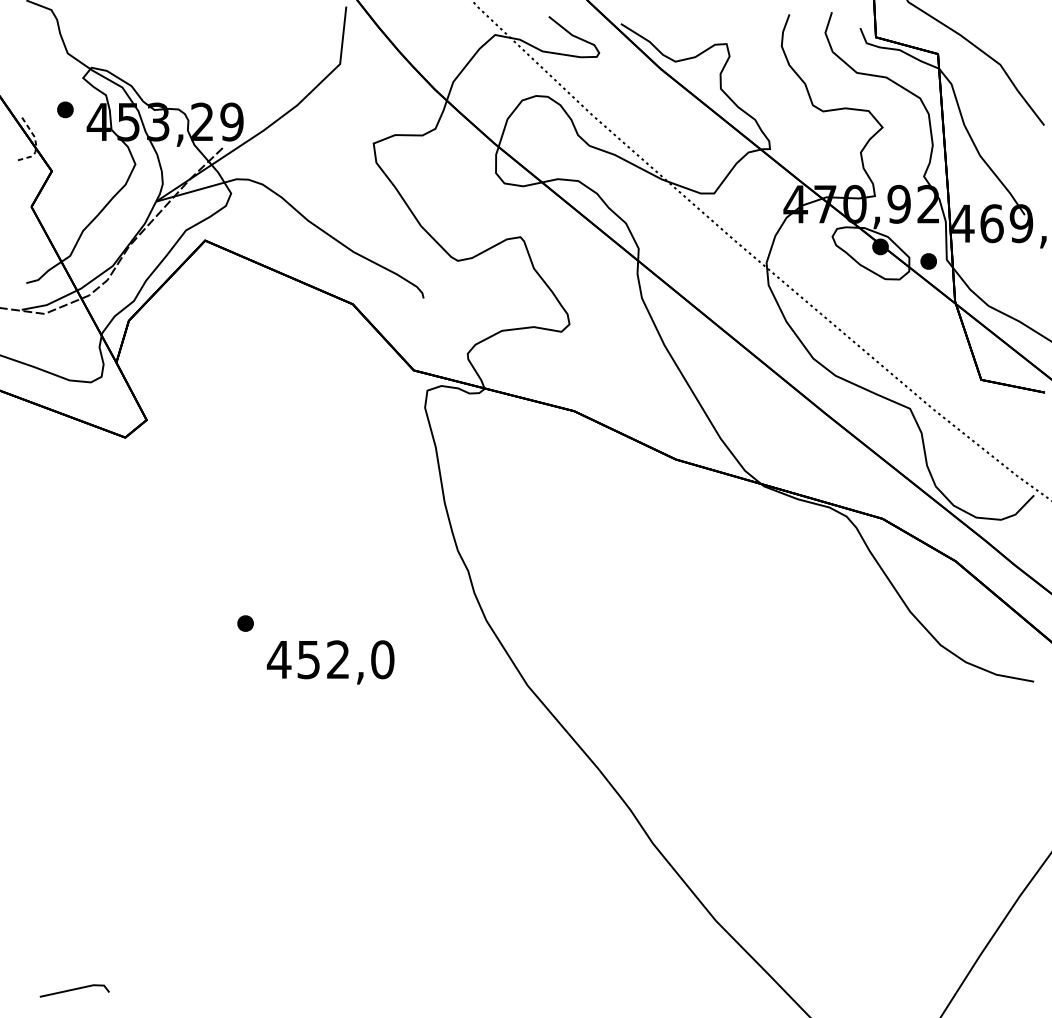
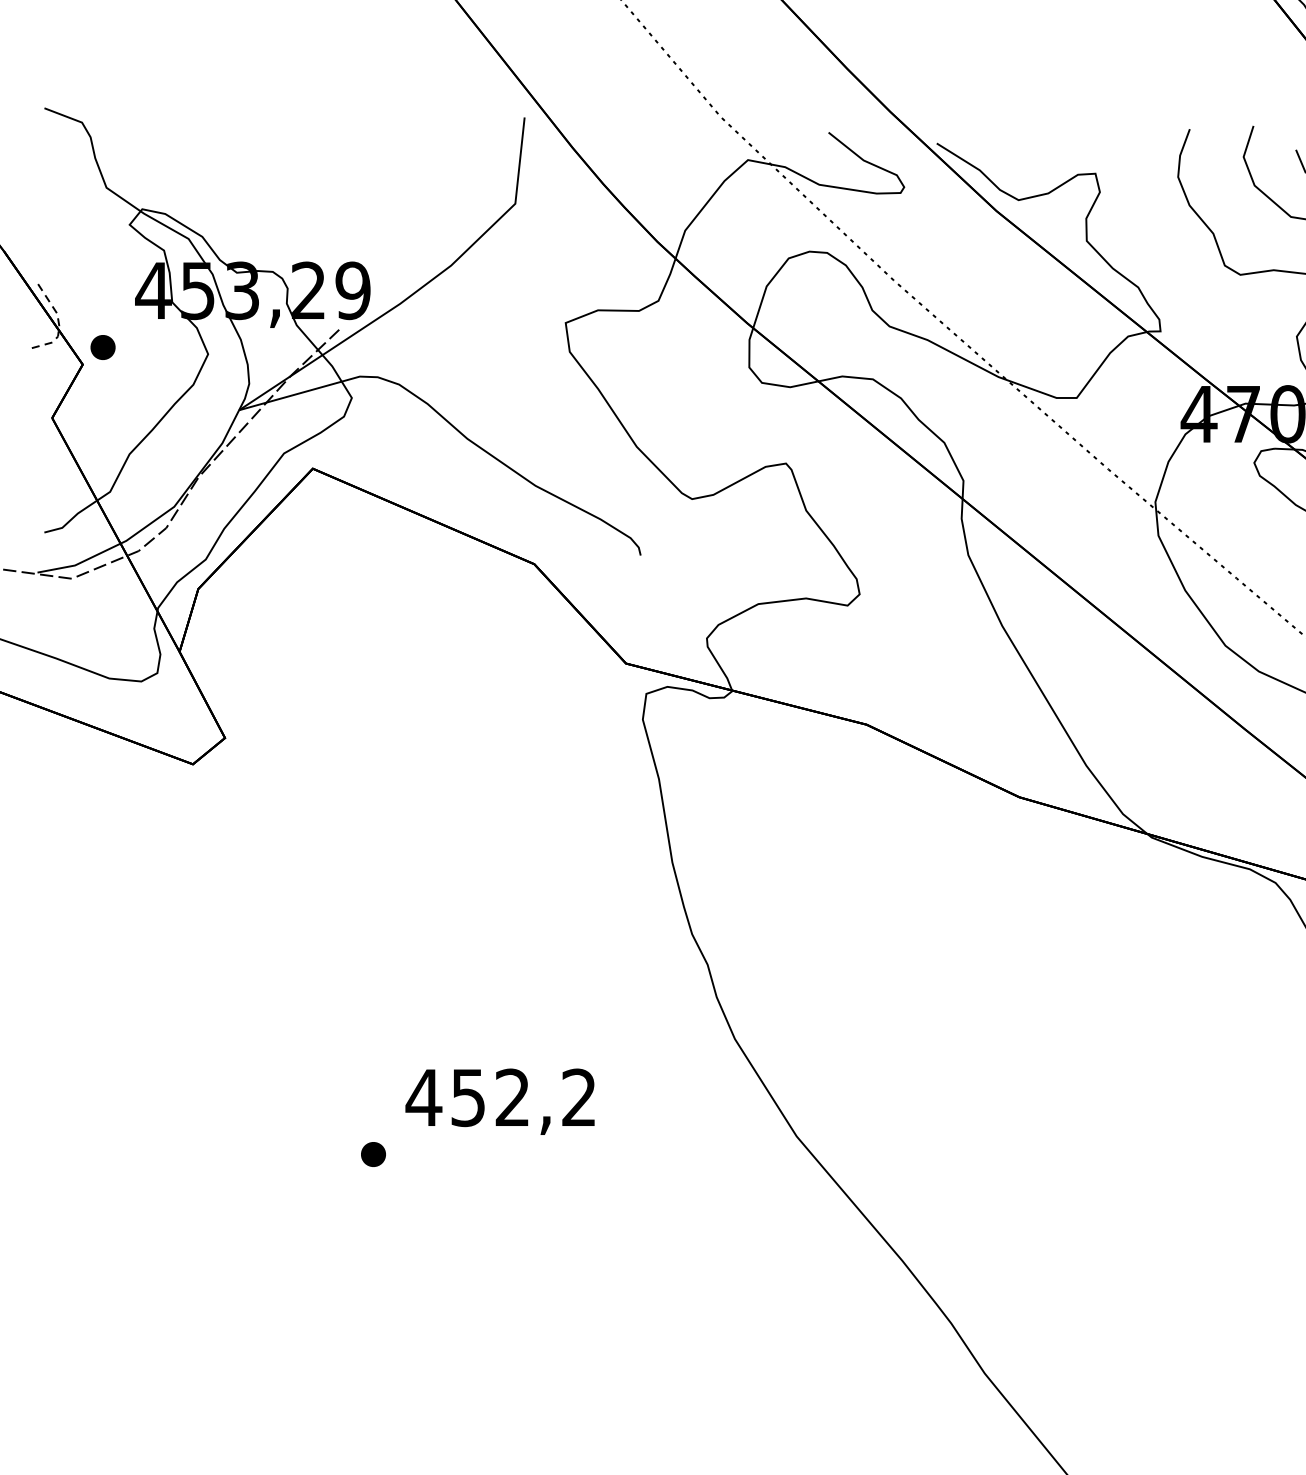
part: (65, 109) -> (103, 346), moved
part: (245, 623) -> (373, 1154), moved
text: (382, 659) -> (578, 1097), 452,0 -> 452,2

